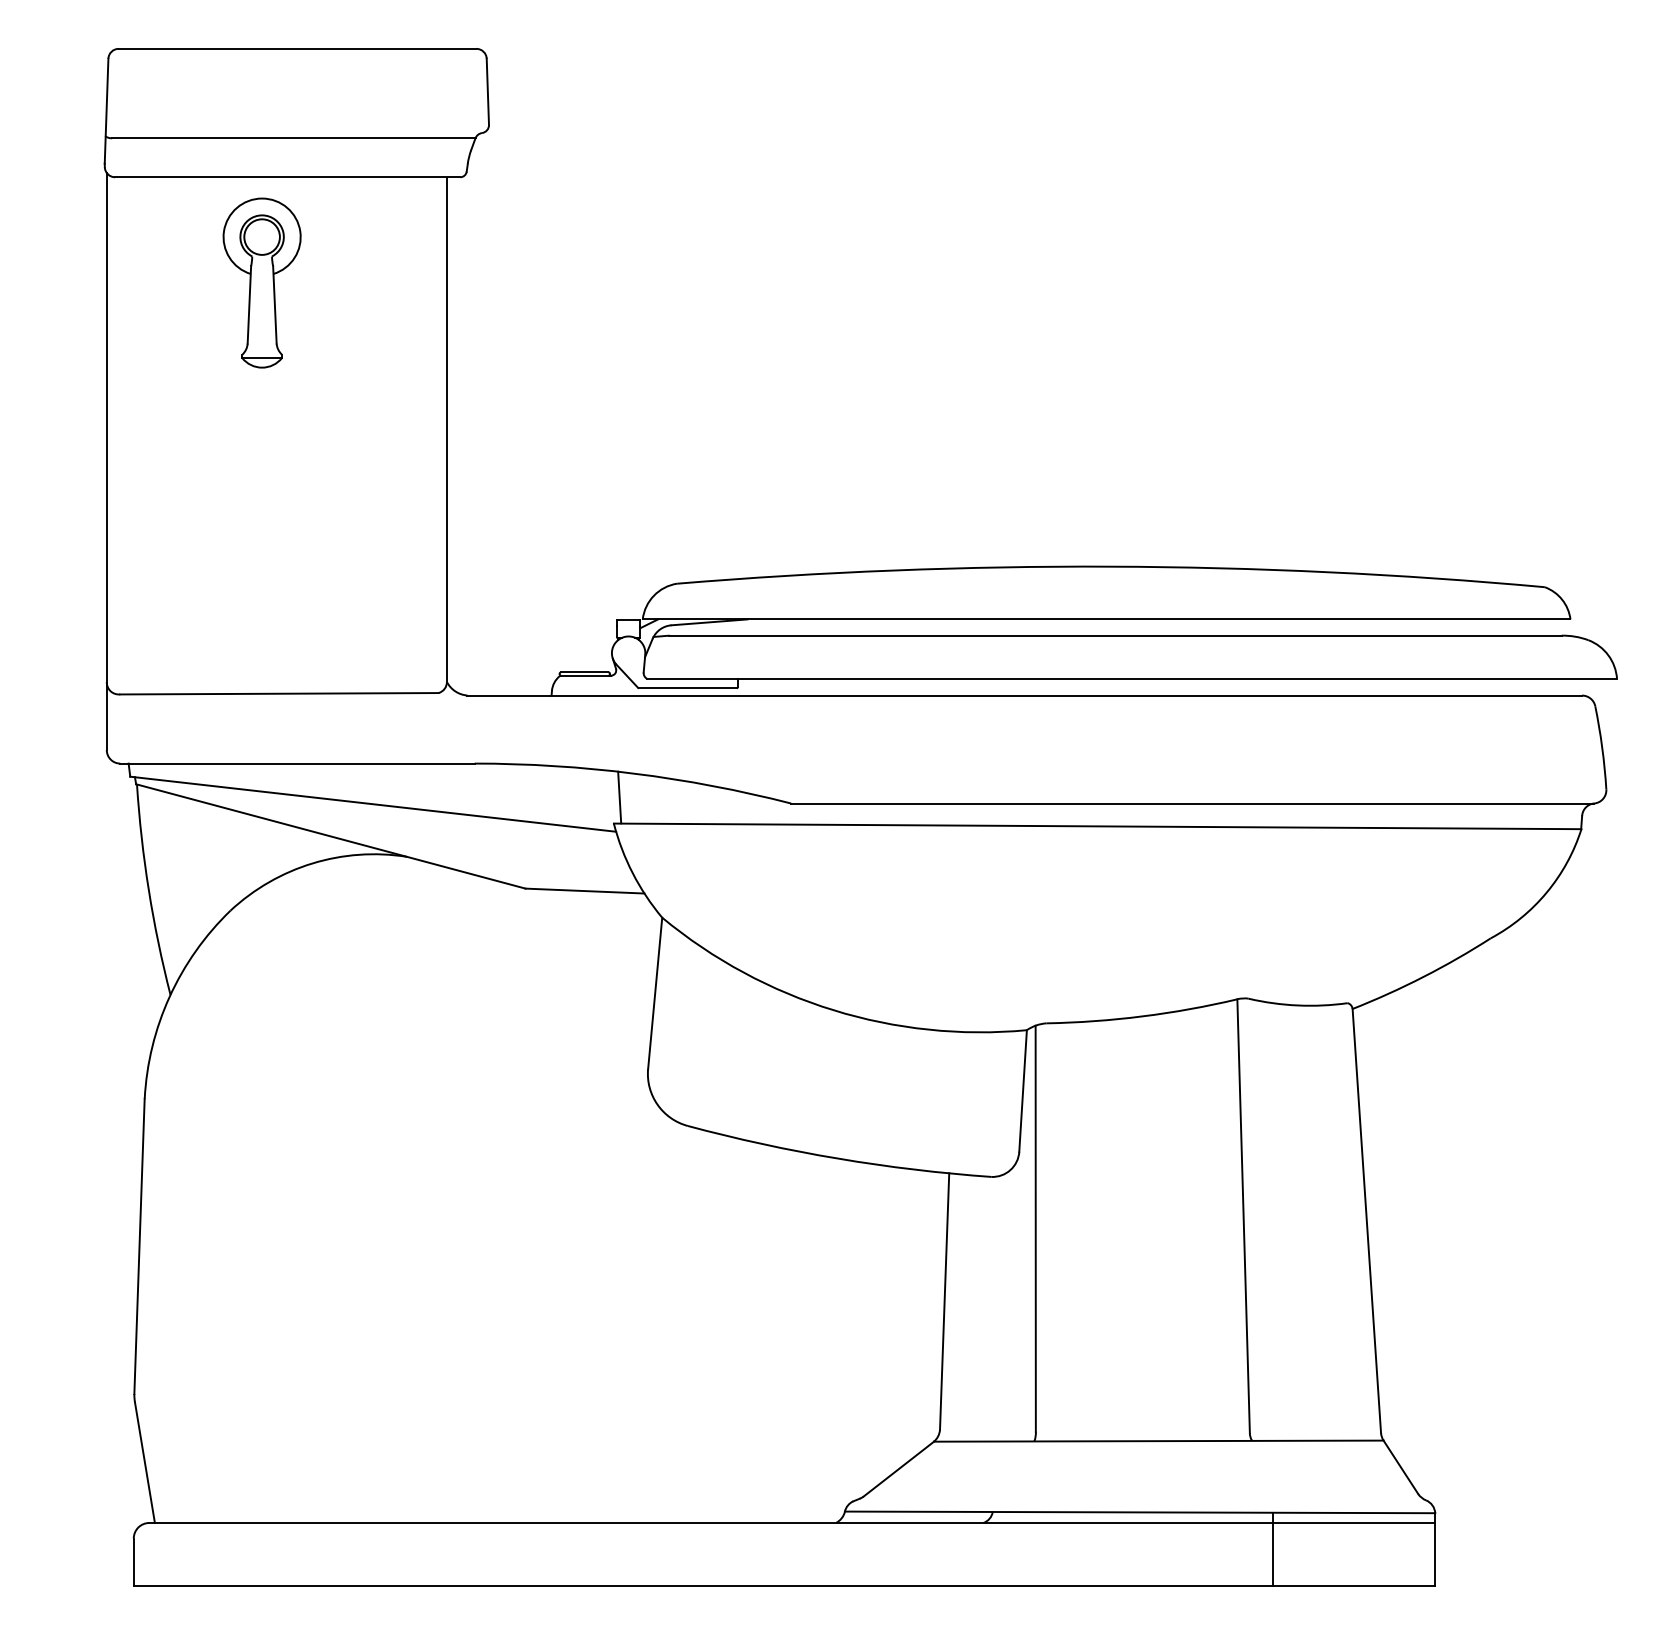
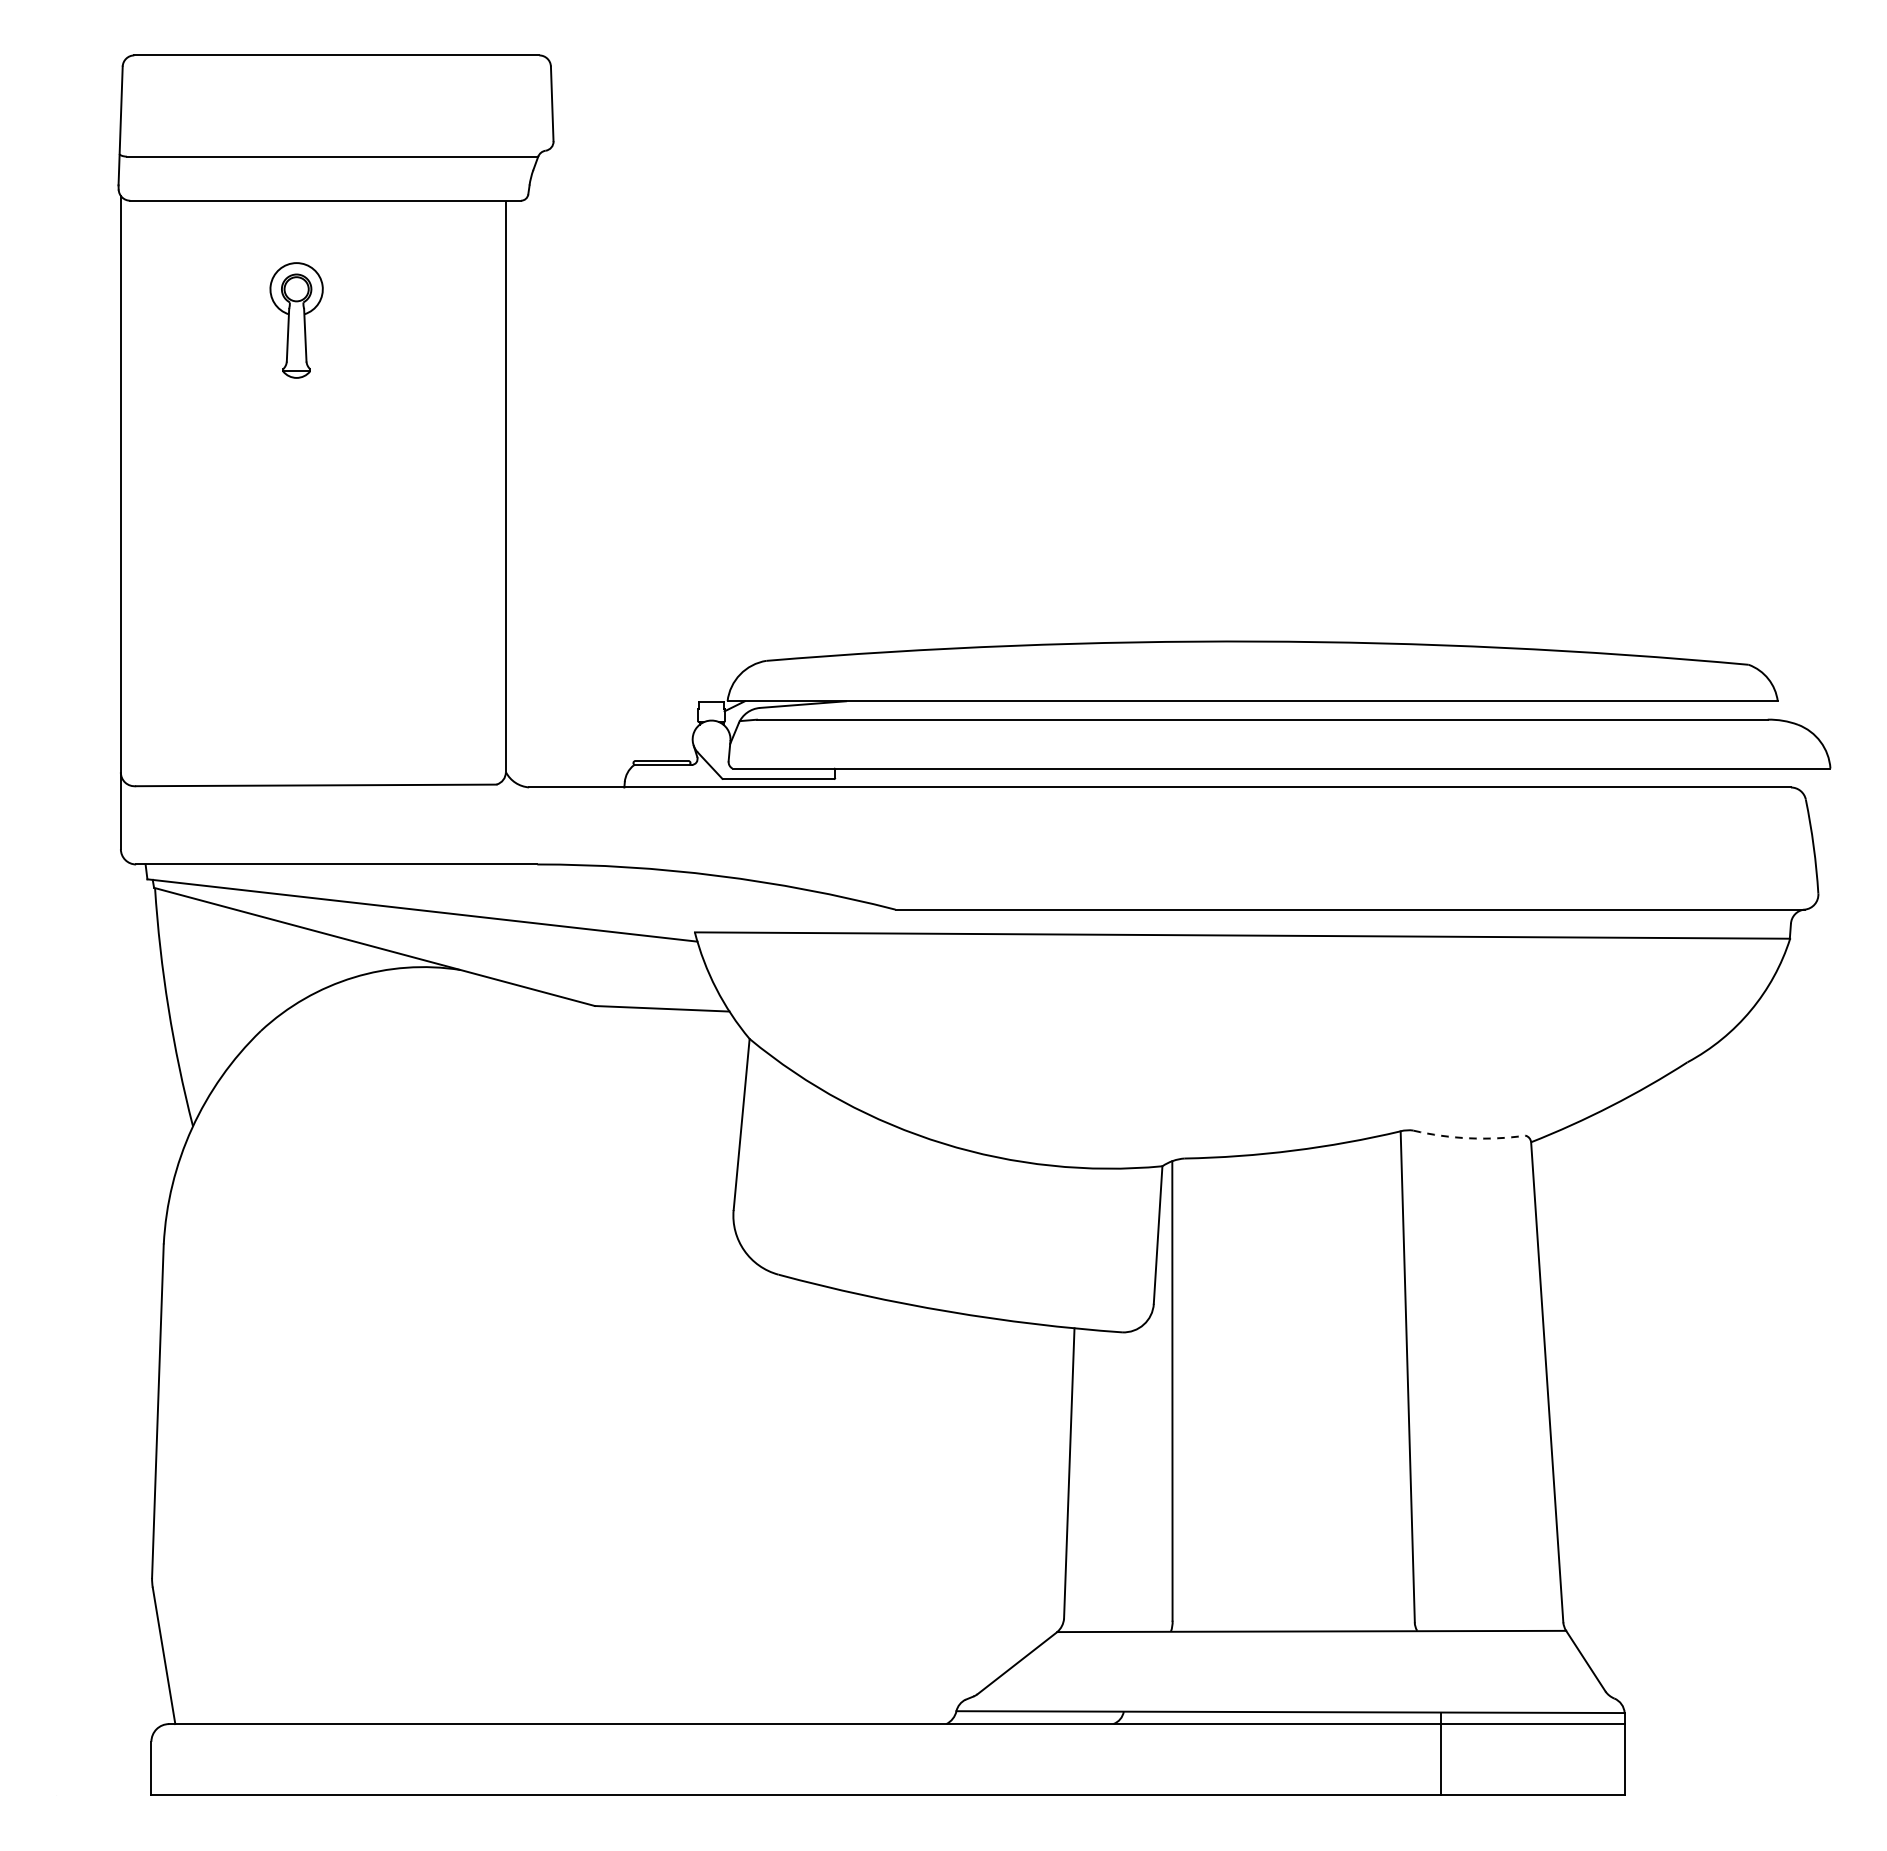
part: (261, 282) -> (295, 319), size x0.6
line: (619, 797) -> (701, 902), removed
arc: (1298, 1005) -> (1469, 1138), solid -> dashed

